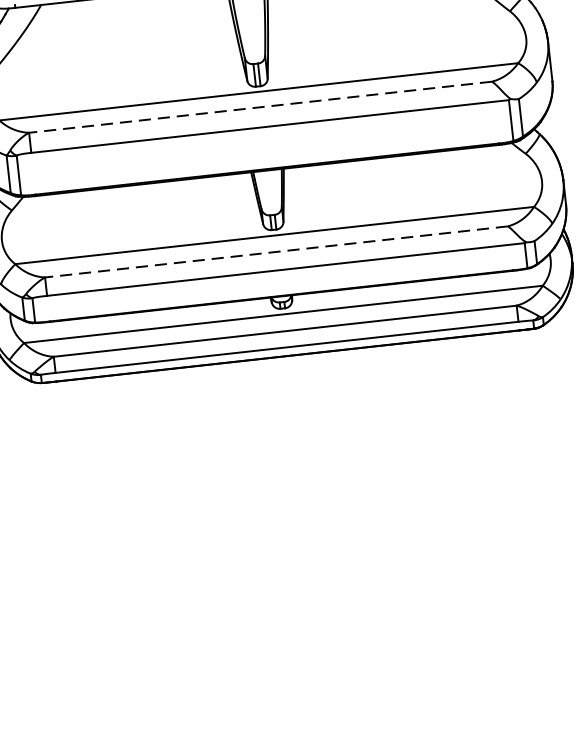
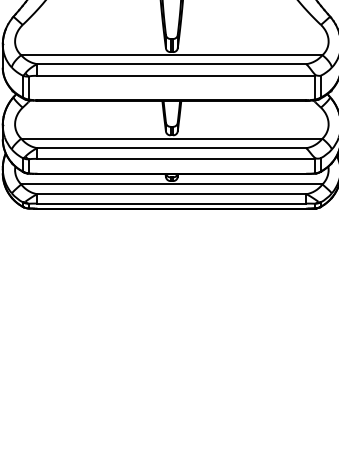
line: (259, 107) -> (171, 64), dashed -> solid
line: (275, 252) -> (171, 148), dashed -> solid

